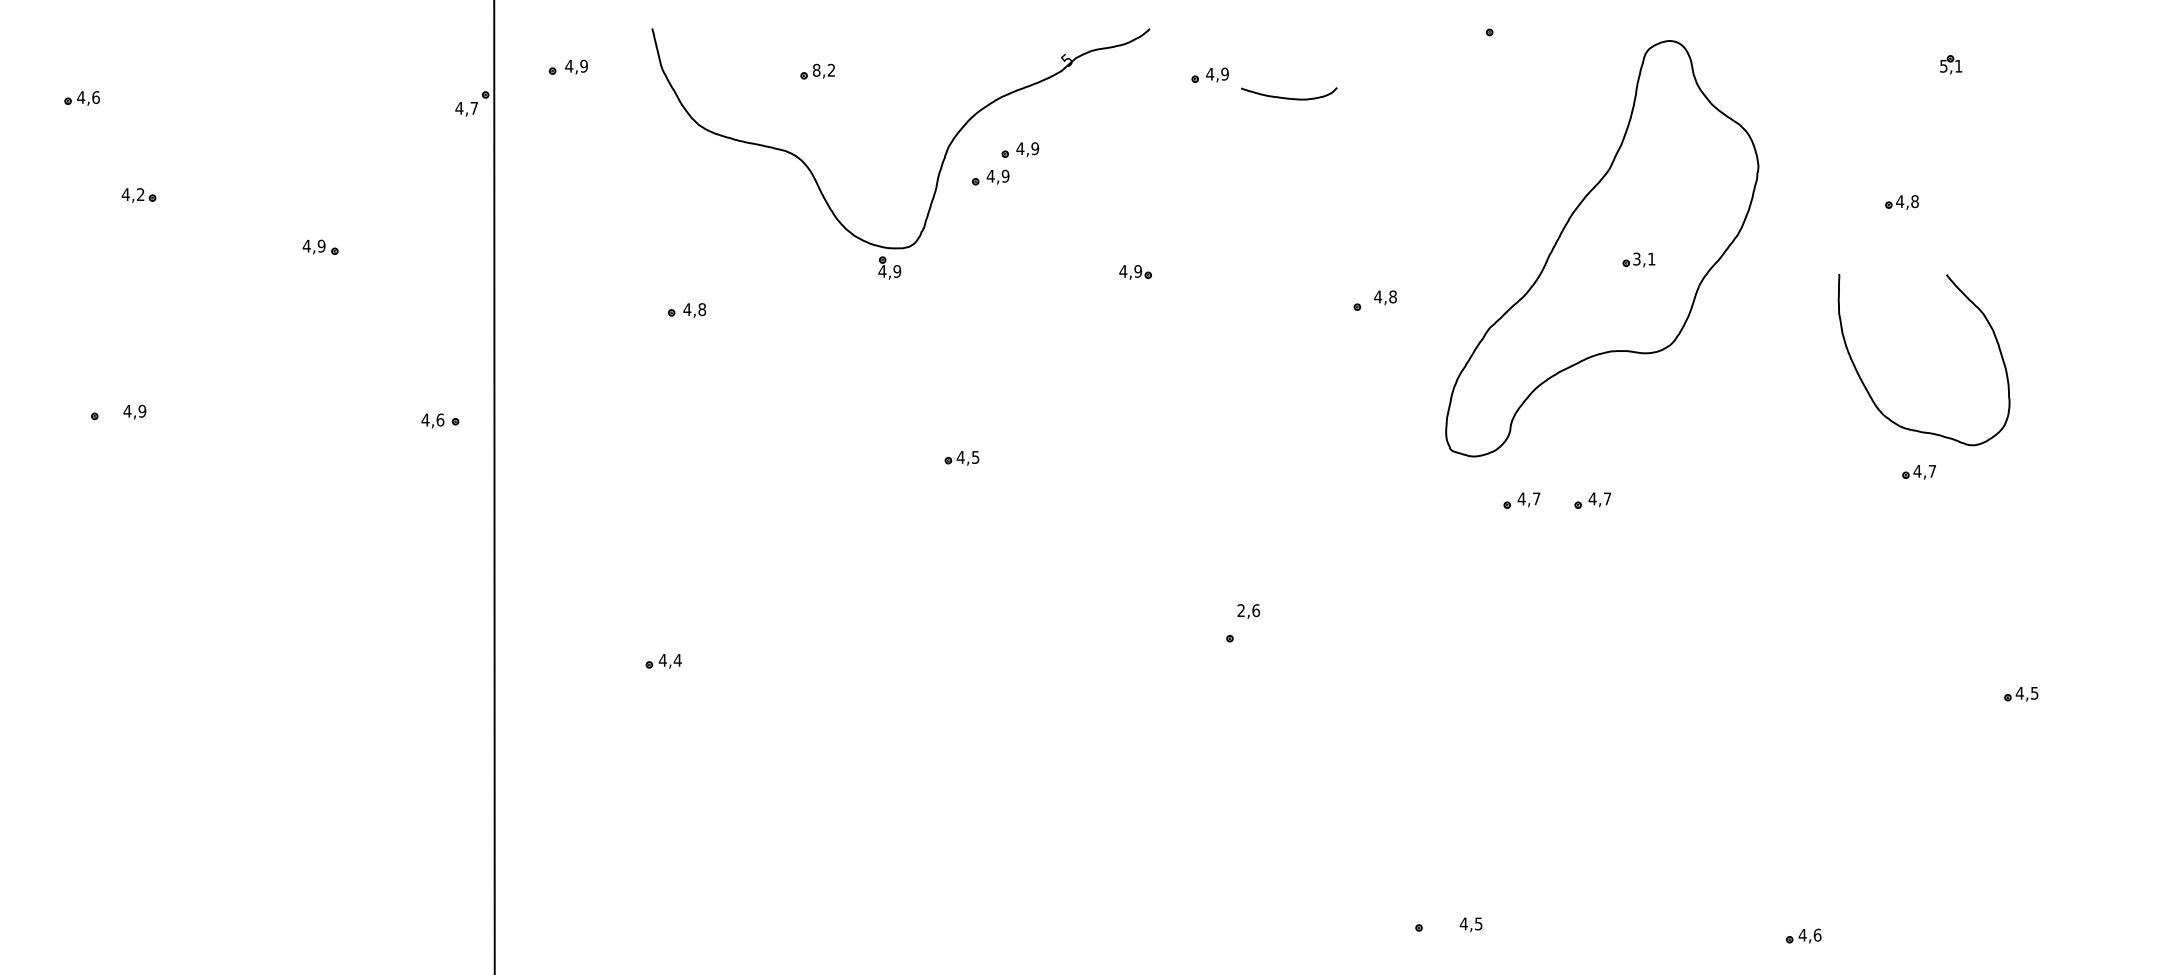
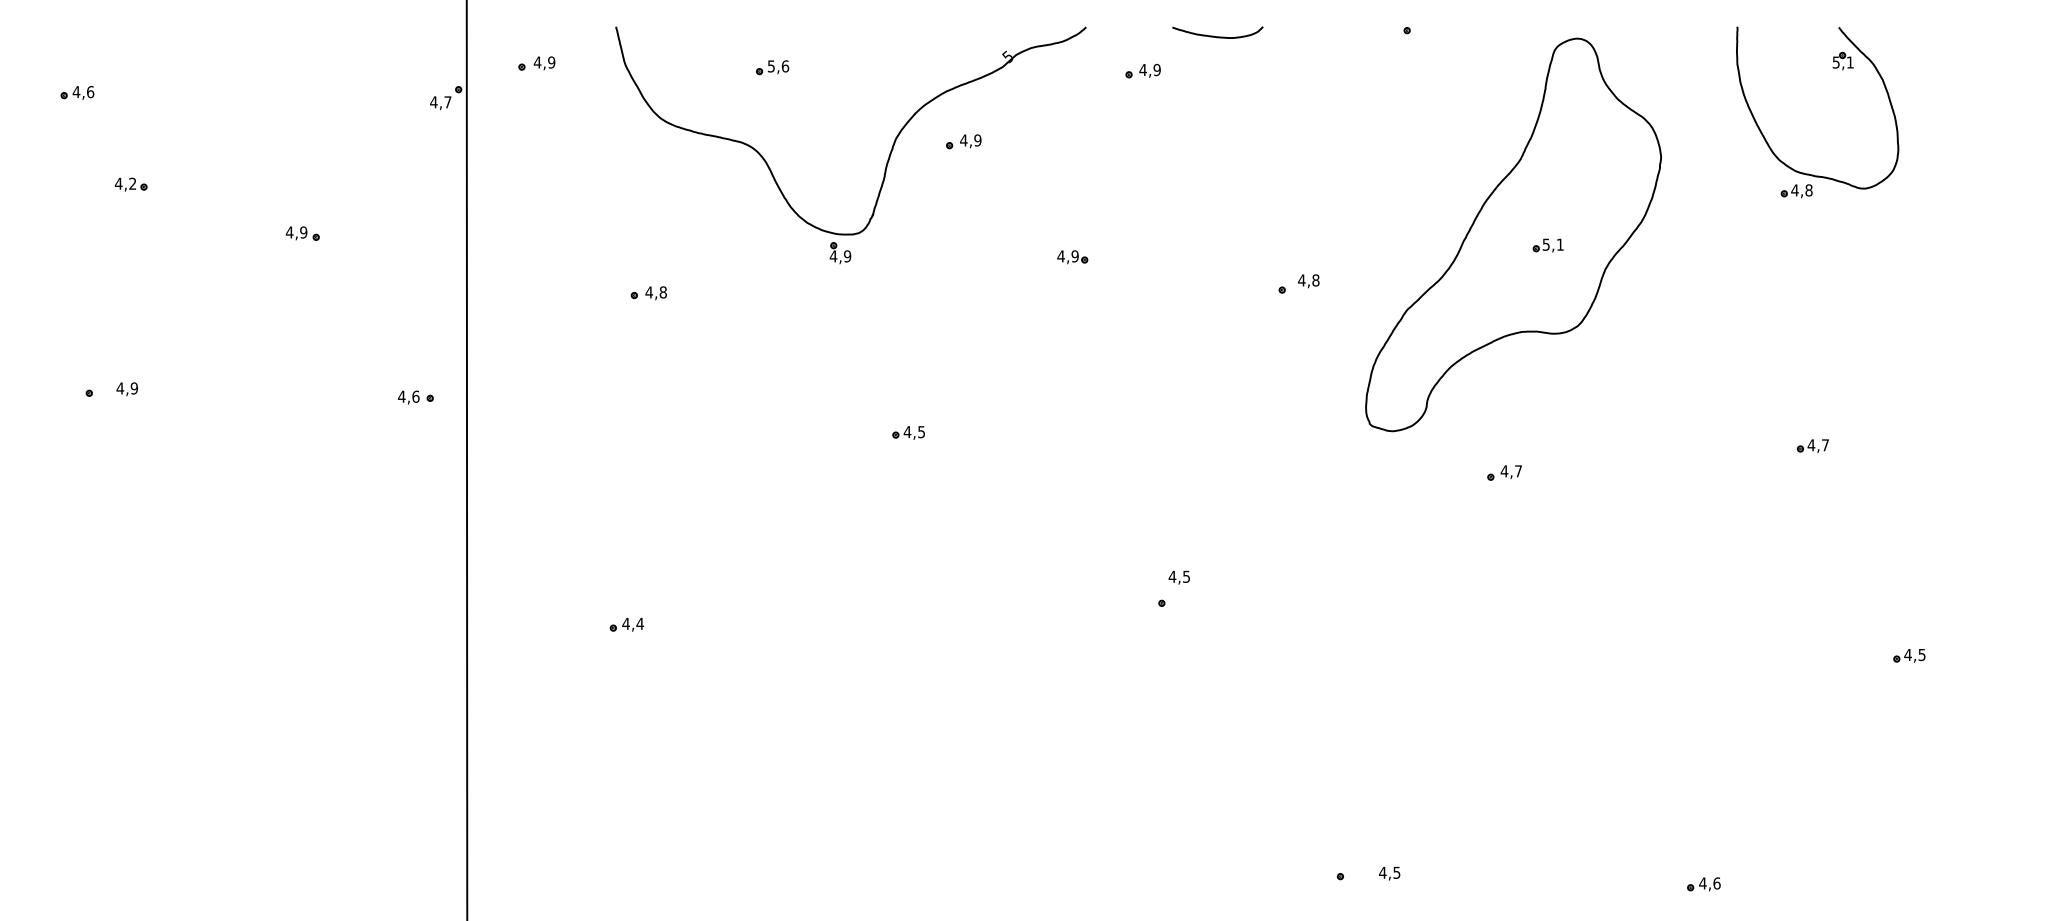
text: (824, 70) -> (778, 66), 8,2 -> 5,6
curve: (1288, 97) -> (1217, 36), moved
part: (990, 177) -> (935, 167), removed
text: (1637, 257) -> (1546, 243), 3,1 -> 5,1
curve: (1868, 391) -> (1765, 137), moved
part: (1521, 500) -> (1437, 472), removed
text: (1248, 610) -> (1179, 576), 2,6 -> 4,5

